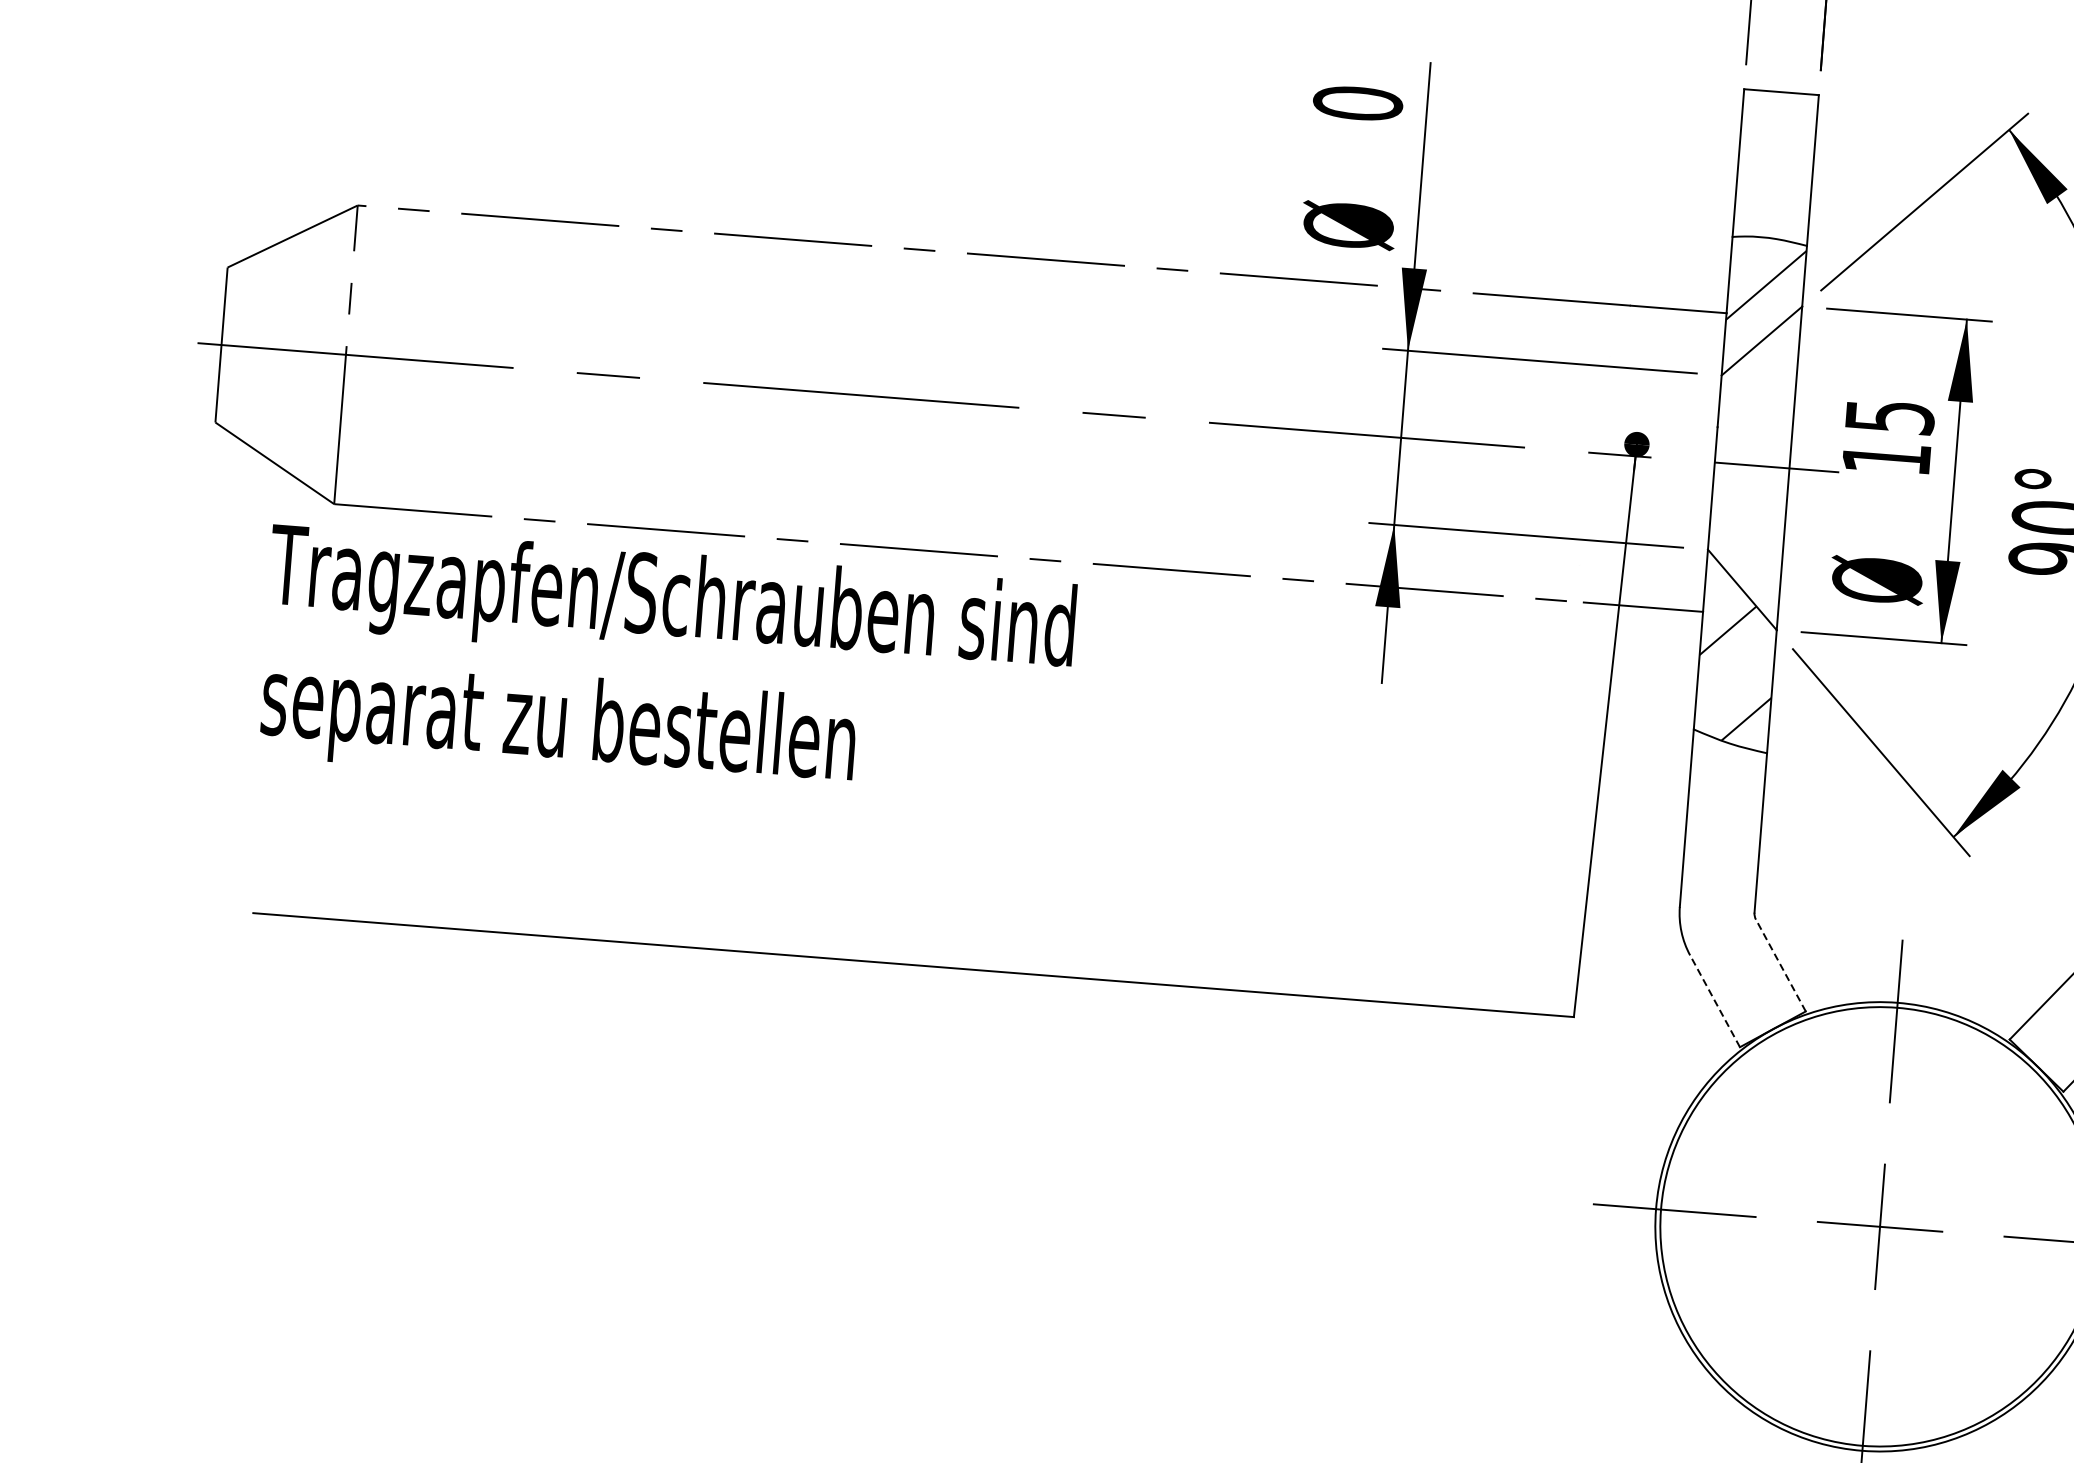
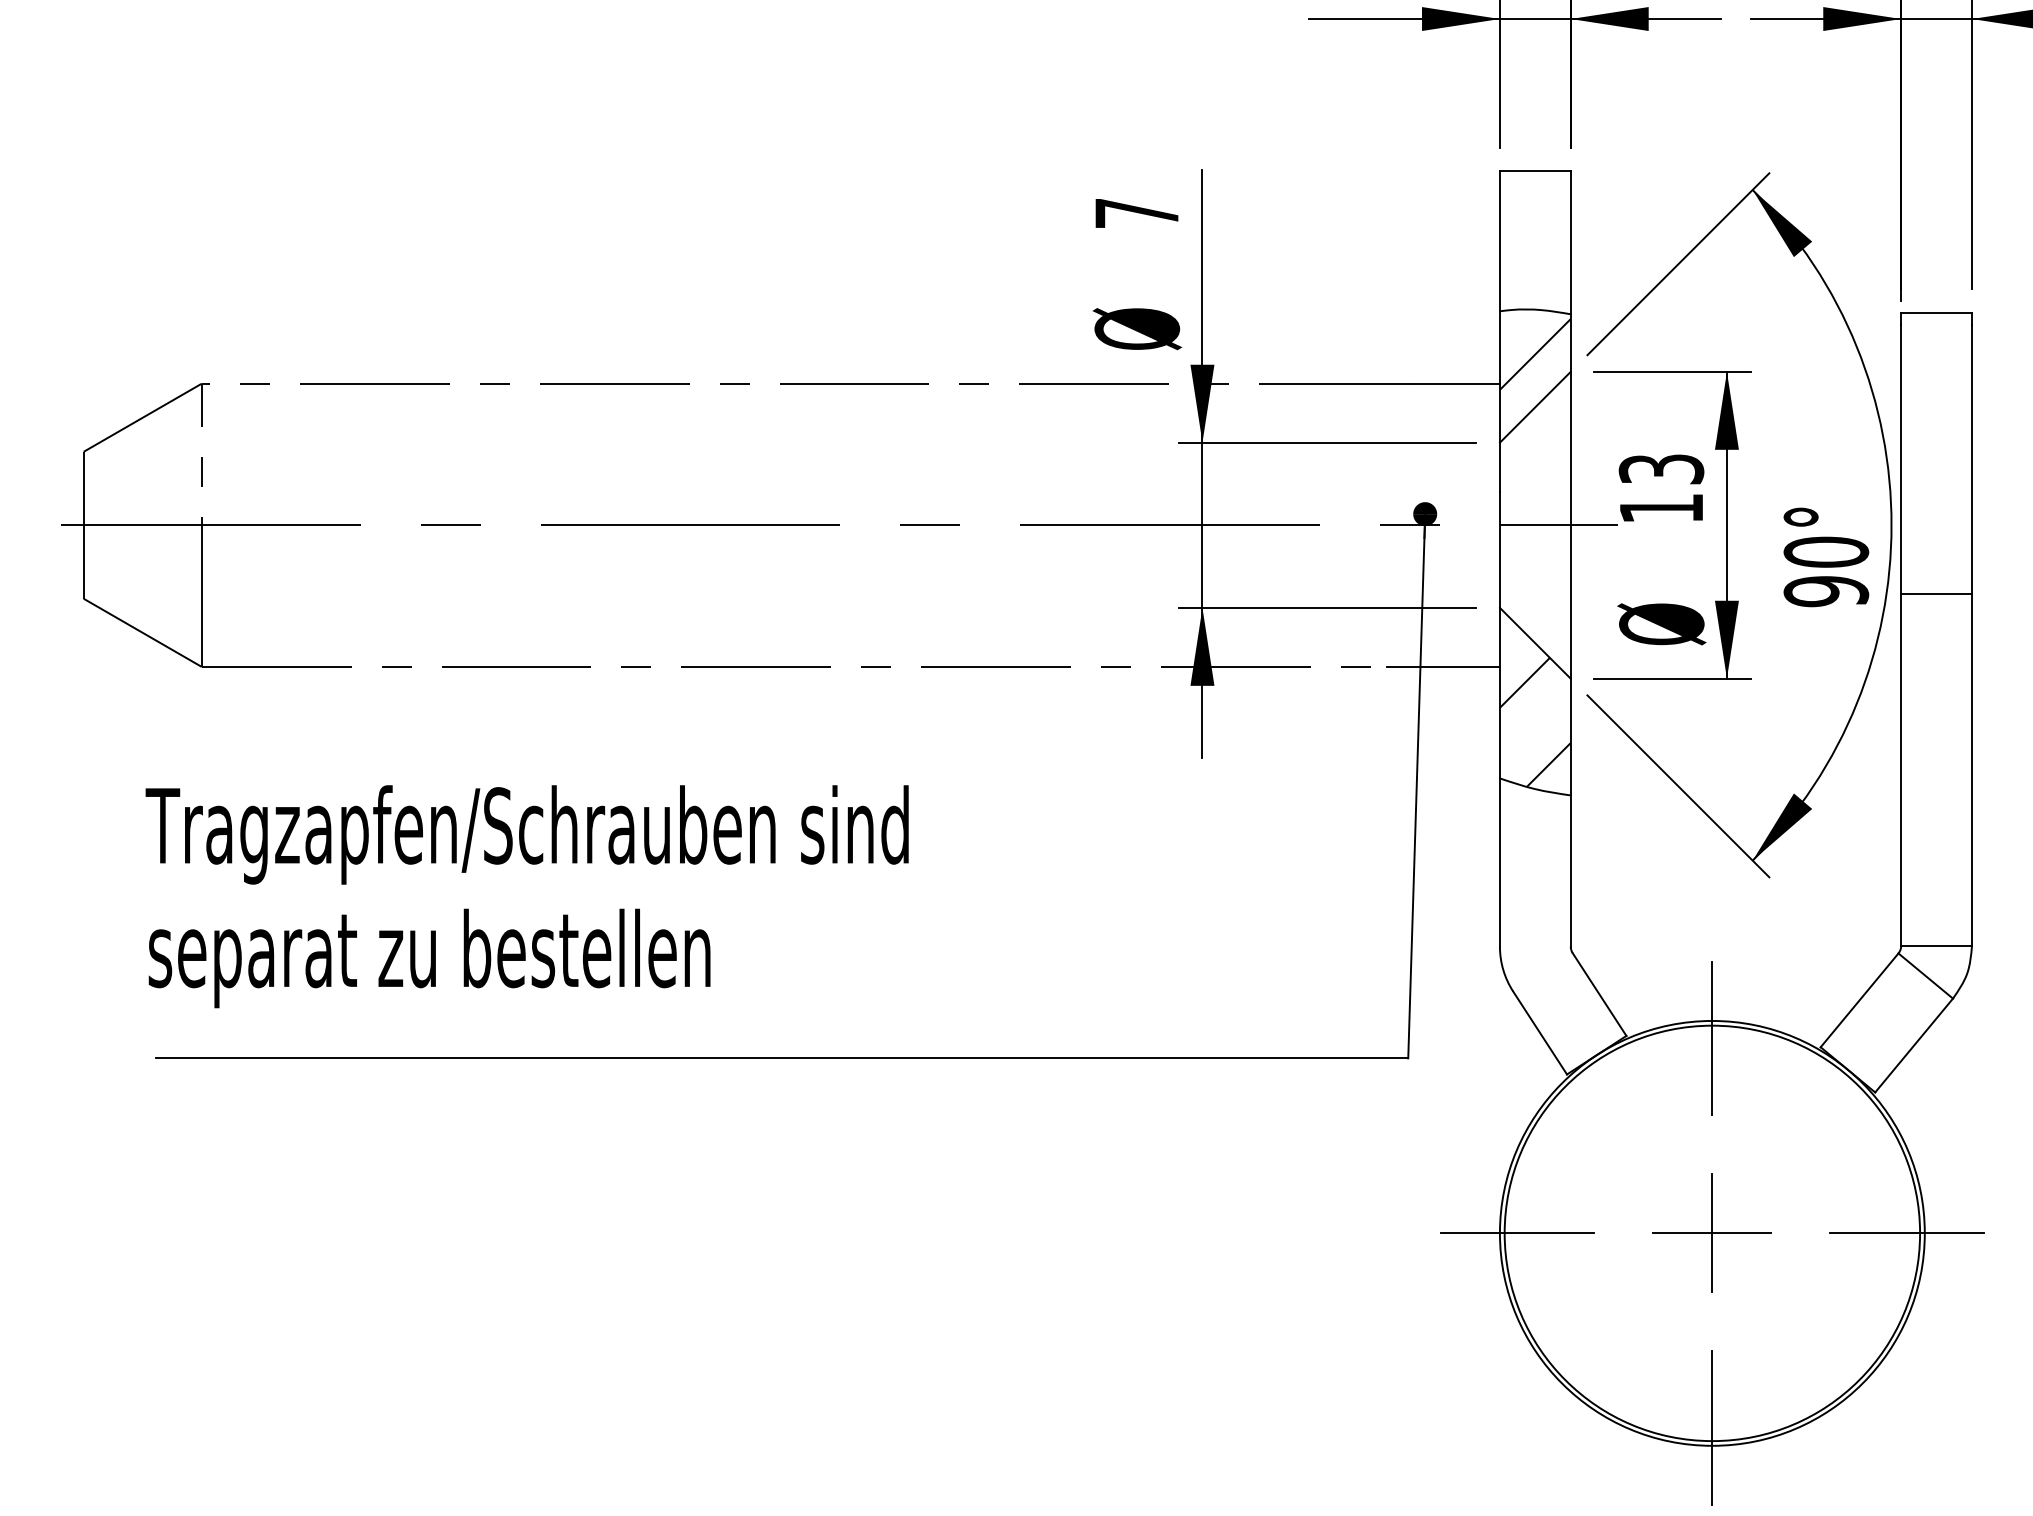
text: (1357, 102) -> (1136, 212), 0 -> 7
text: (1888, 415) -> (1660, 468), 15 -> 13
text: (665, 669) -> (526, 896), moved
line: (1780, 965) -> (1599, 994), dashed -> solid
line: (1714, 1000) -> (1539, 1032), dashed -> solid

